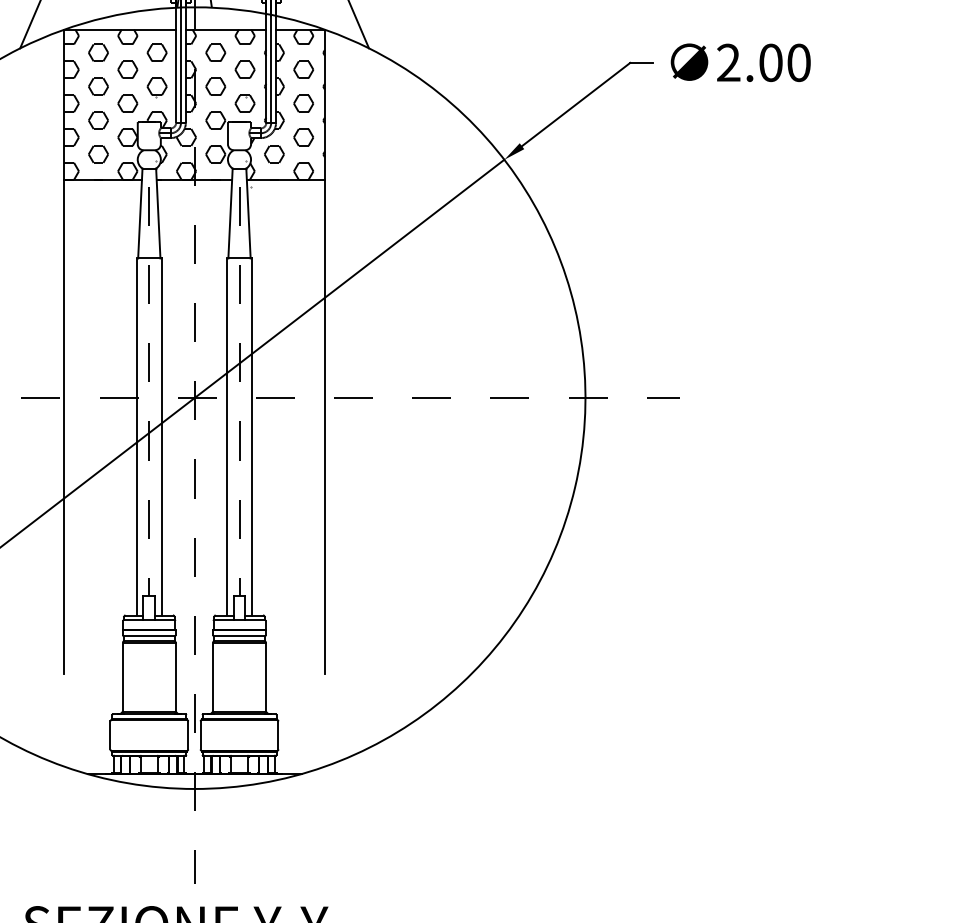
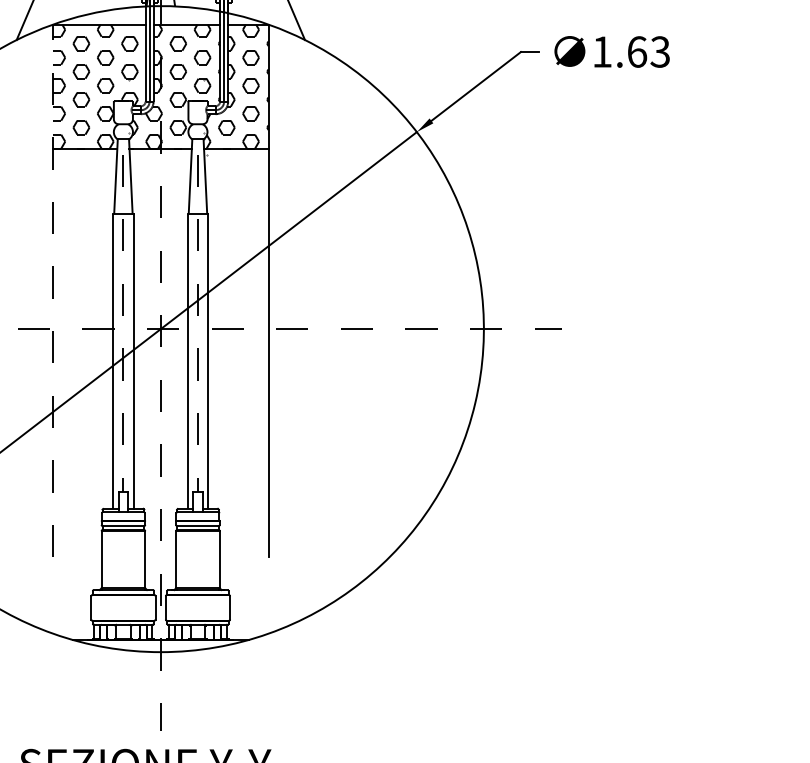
text: (764, 62) -> (631, 51), 2.00 -> 1.63
line: (64, 351) -> (53, 290), solid -> dashed

